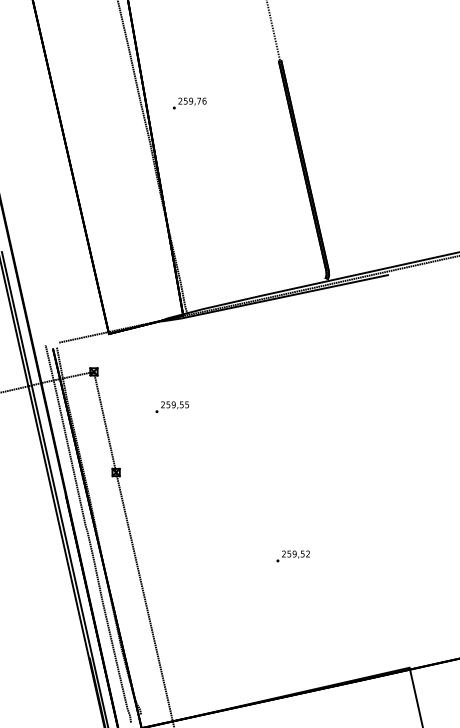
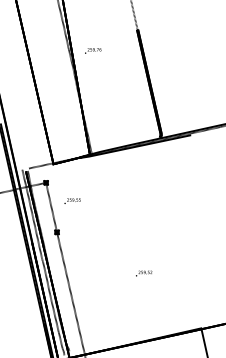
text: (172, 405) -> (72, 200), moved

